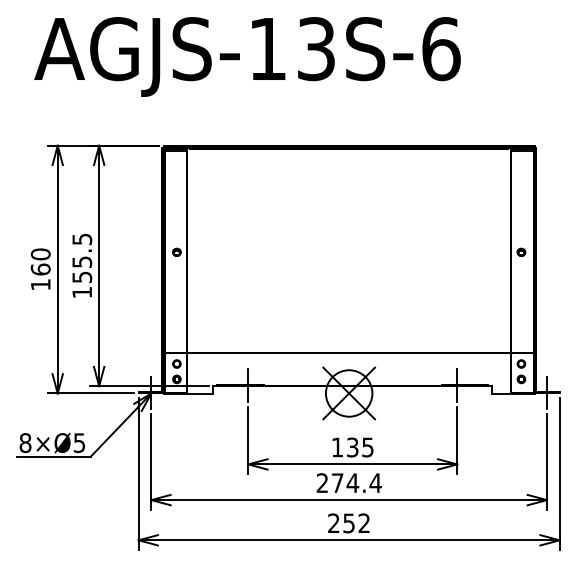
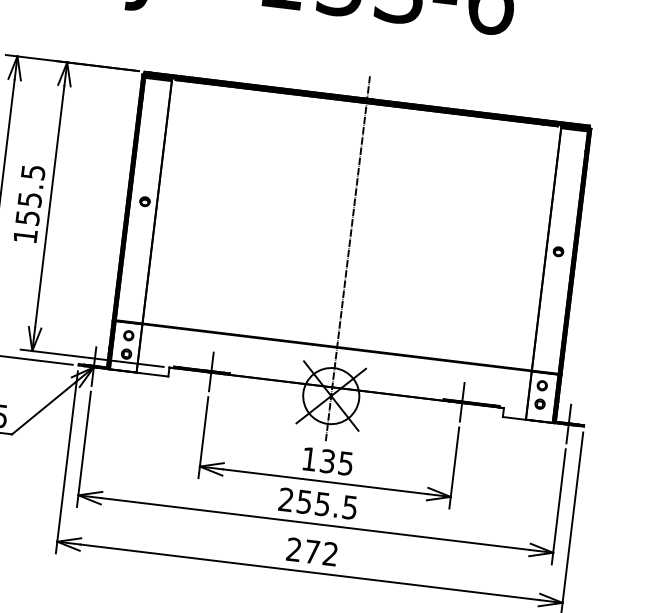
line: (349, 278) -> (348, 258), added
text: (356, 483) -> (326, 505), 274.4 -> 255.5
text: (348, 523) -> (311, 552), 252 -> 272

